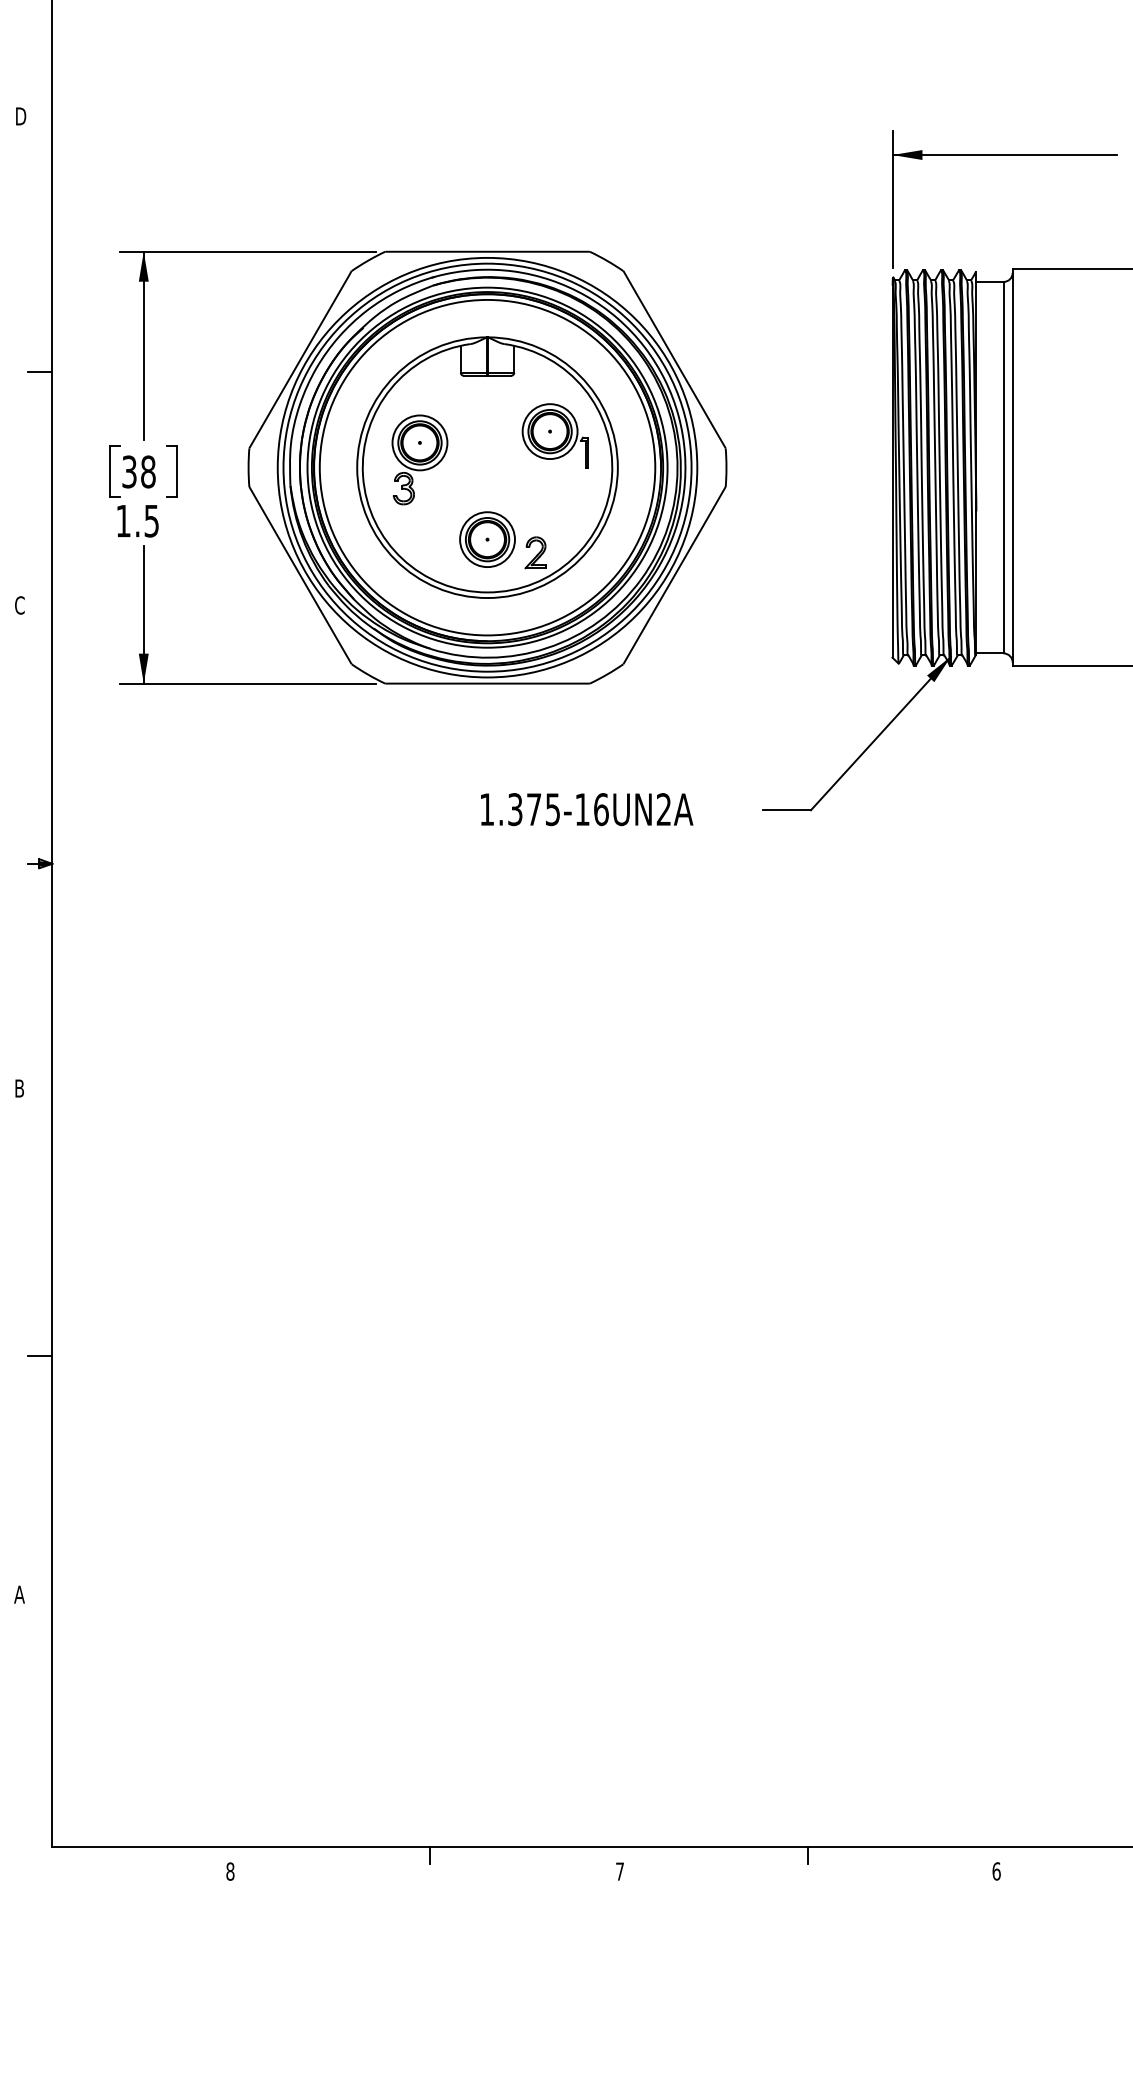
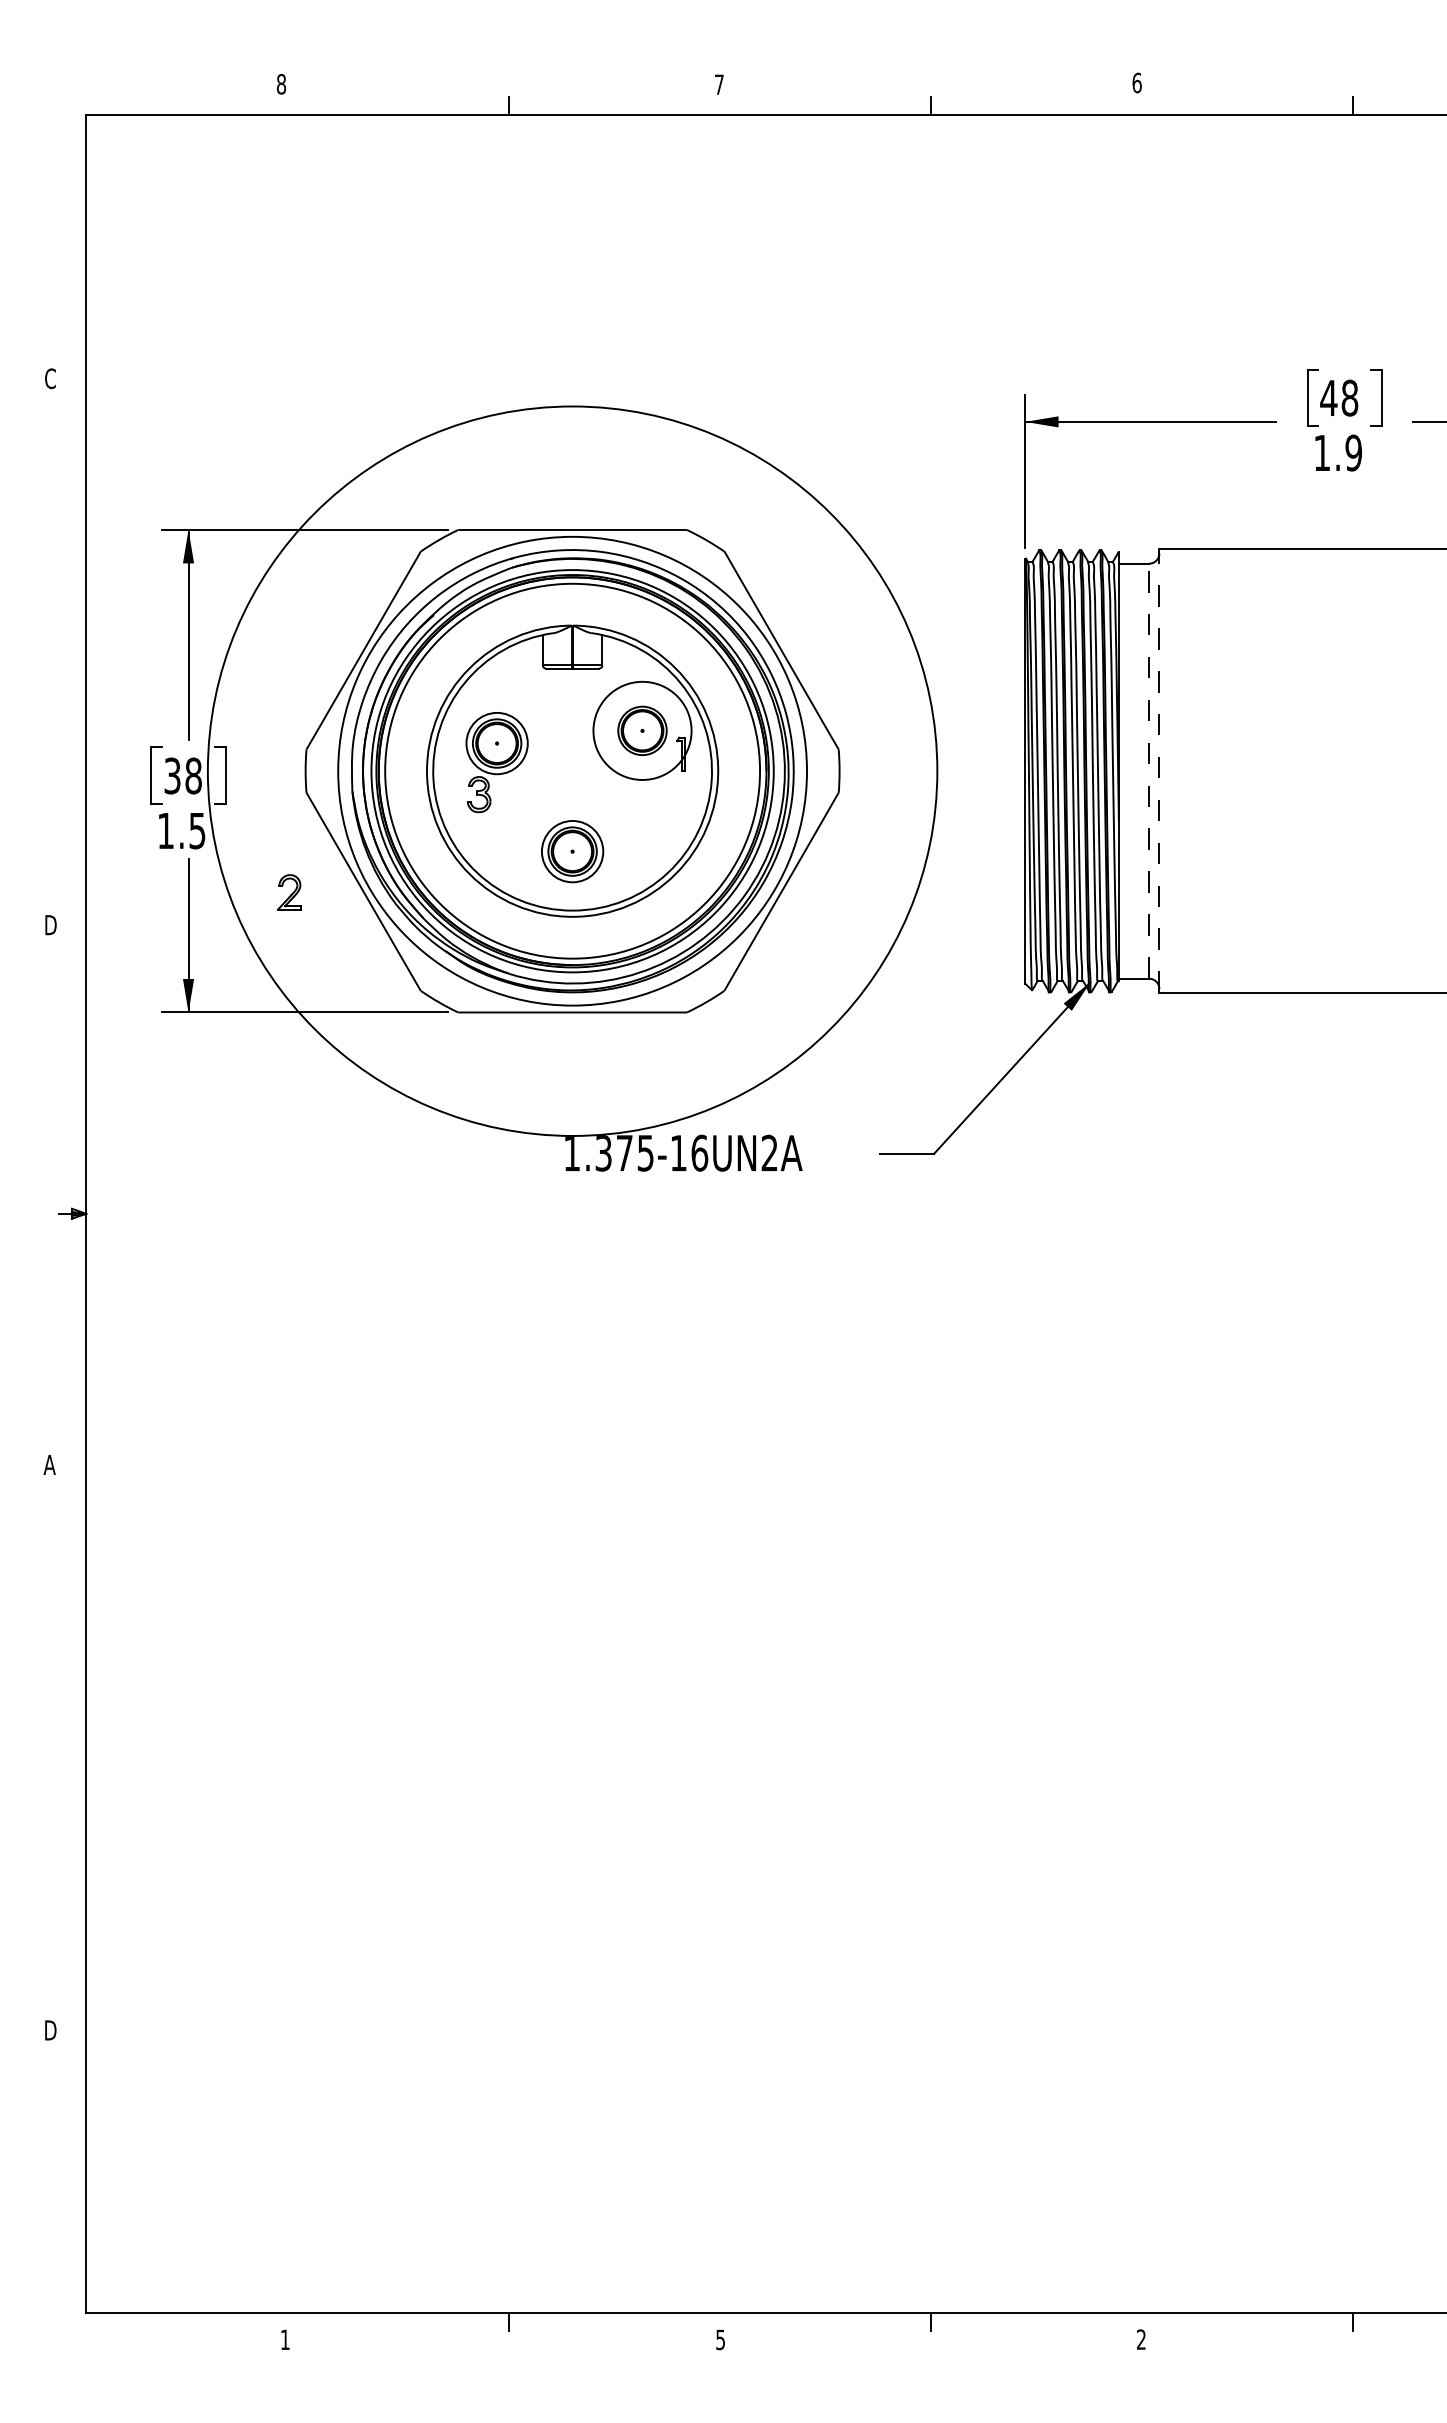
text: (21, 116) -> (51, 378), D -> C
line: (39, 372) -> (72, 664), removed
circle: (550, 431) -> (642, 730), size x1.6
circle: (487, 467) -> (572, 771), size x1.6
line: (1003, 467) -> (1149, 770), solid -> dashed
line: (1012, 467) -> (1159, 771), solid -> dashed
part: (535, 552) -> (289, 892), moved
text: (20, 604) -> (50, 924), C -> D
text: (19, 1088) -> (49, 1464), B -> A
line: (39, 1355) -> (72, 1763), removed
text: (19, 1594) -> (49, 2030), A -> D
text: (229, 1871) -> (284, 2339), 8 -> 1
text: (619, 1871) -> (720, 2339), 7 -> 5
text: (996, 1871) -> (1141, 2339), 6 -> 2

